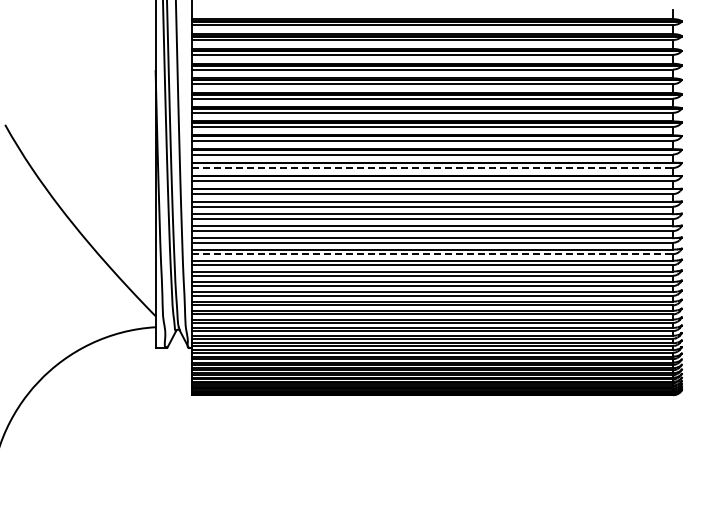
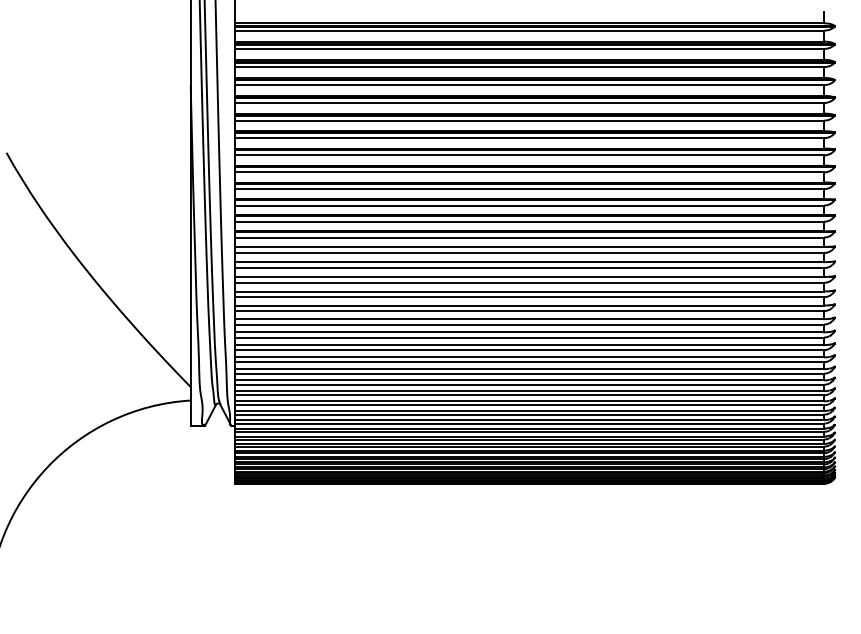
line: (432, 168) -> (529, 206), dashed -> solid
line: (432, 254) -> (529, 311), dashed -> solid

